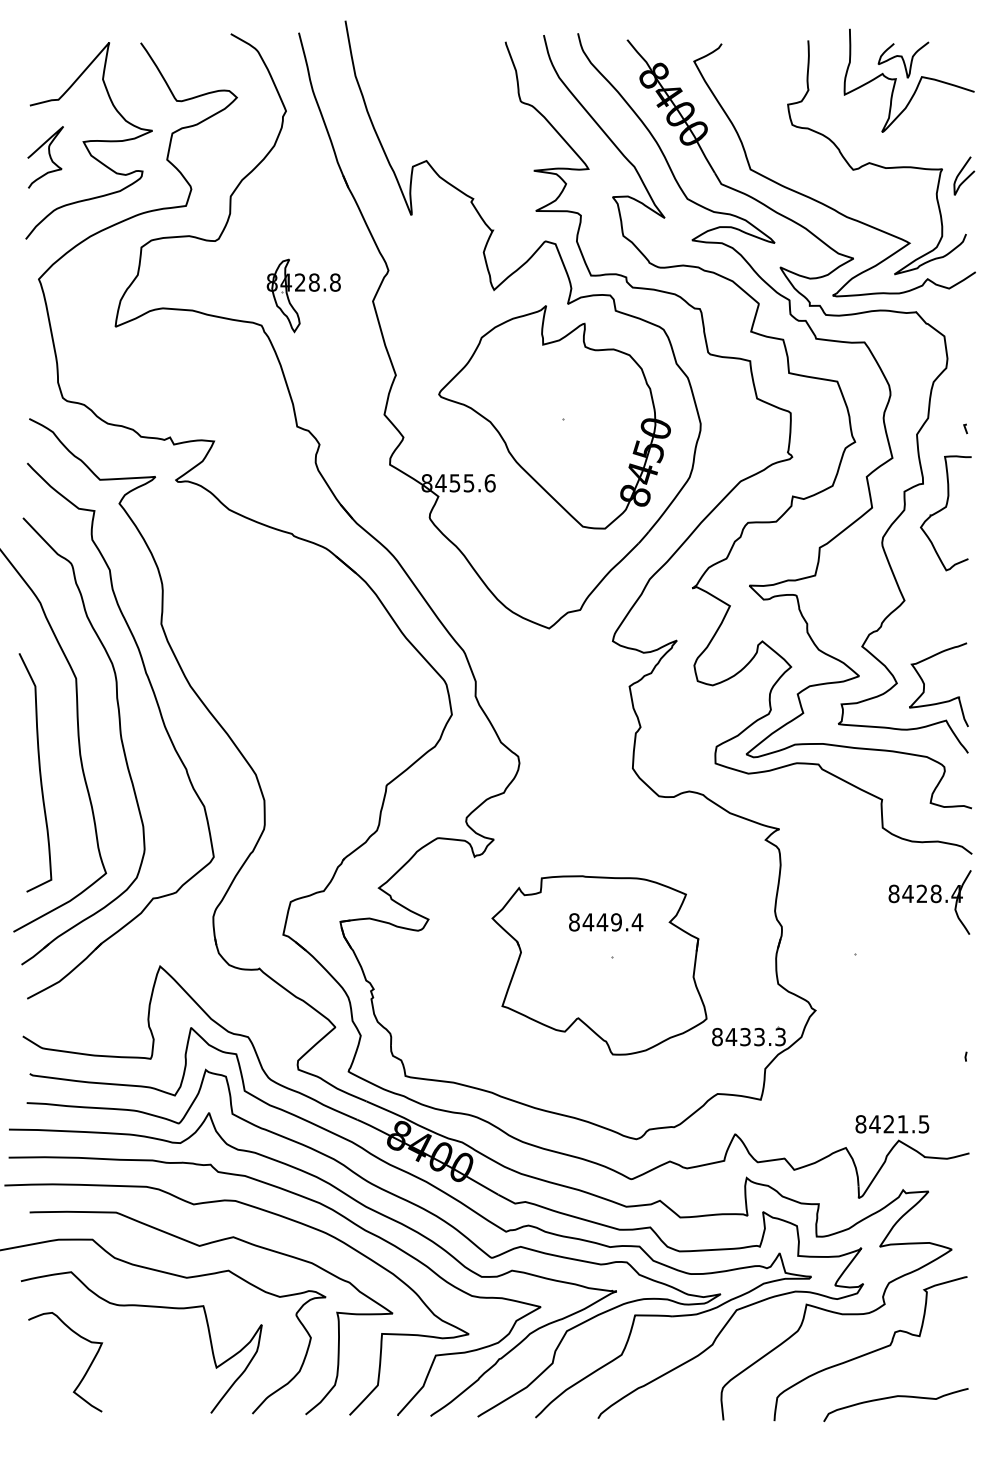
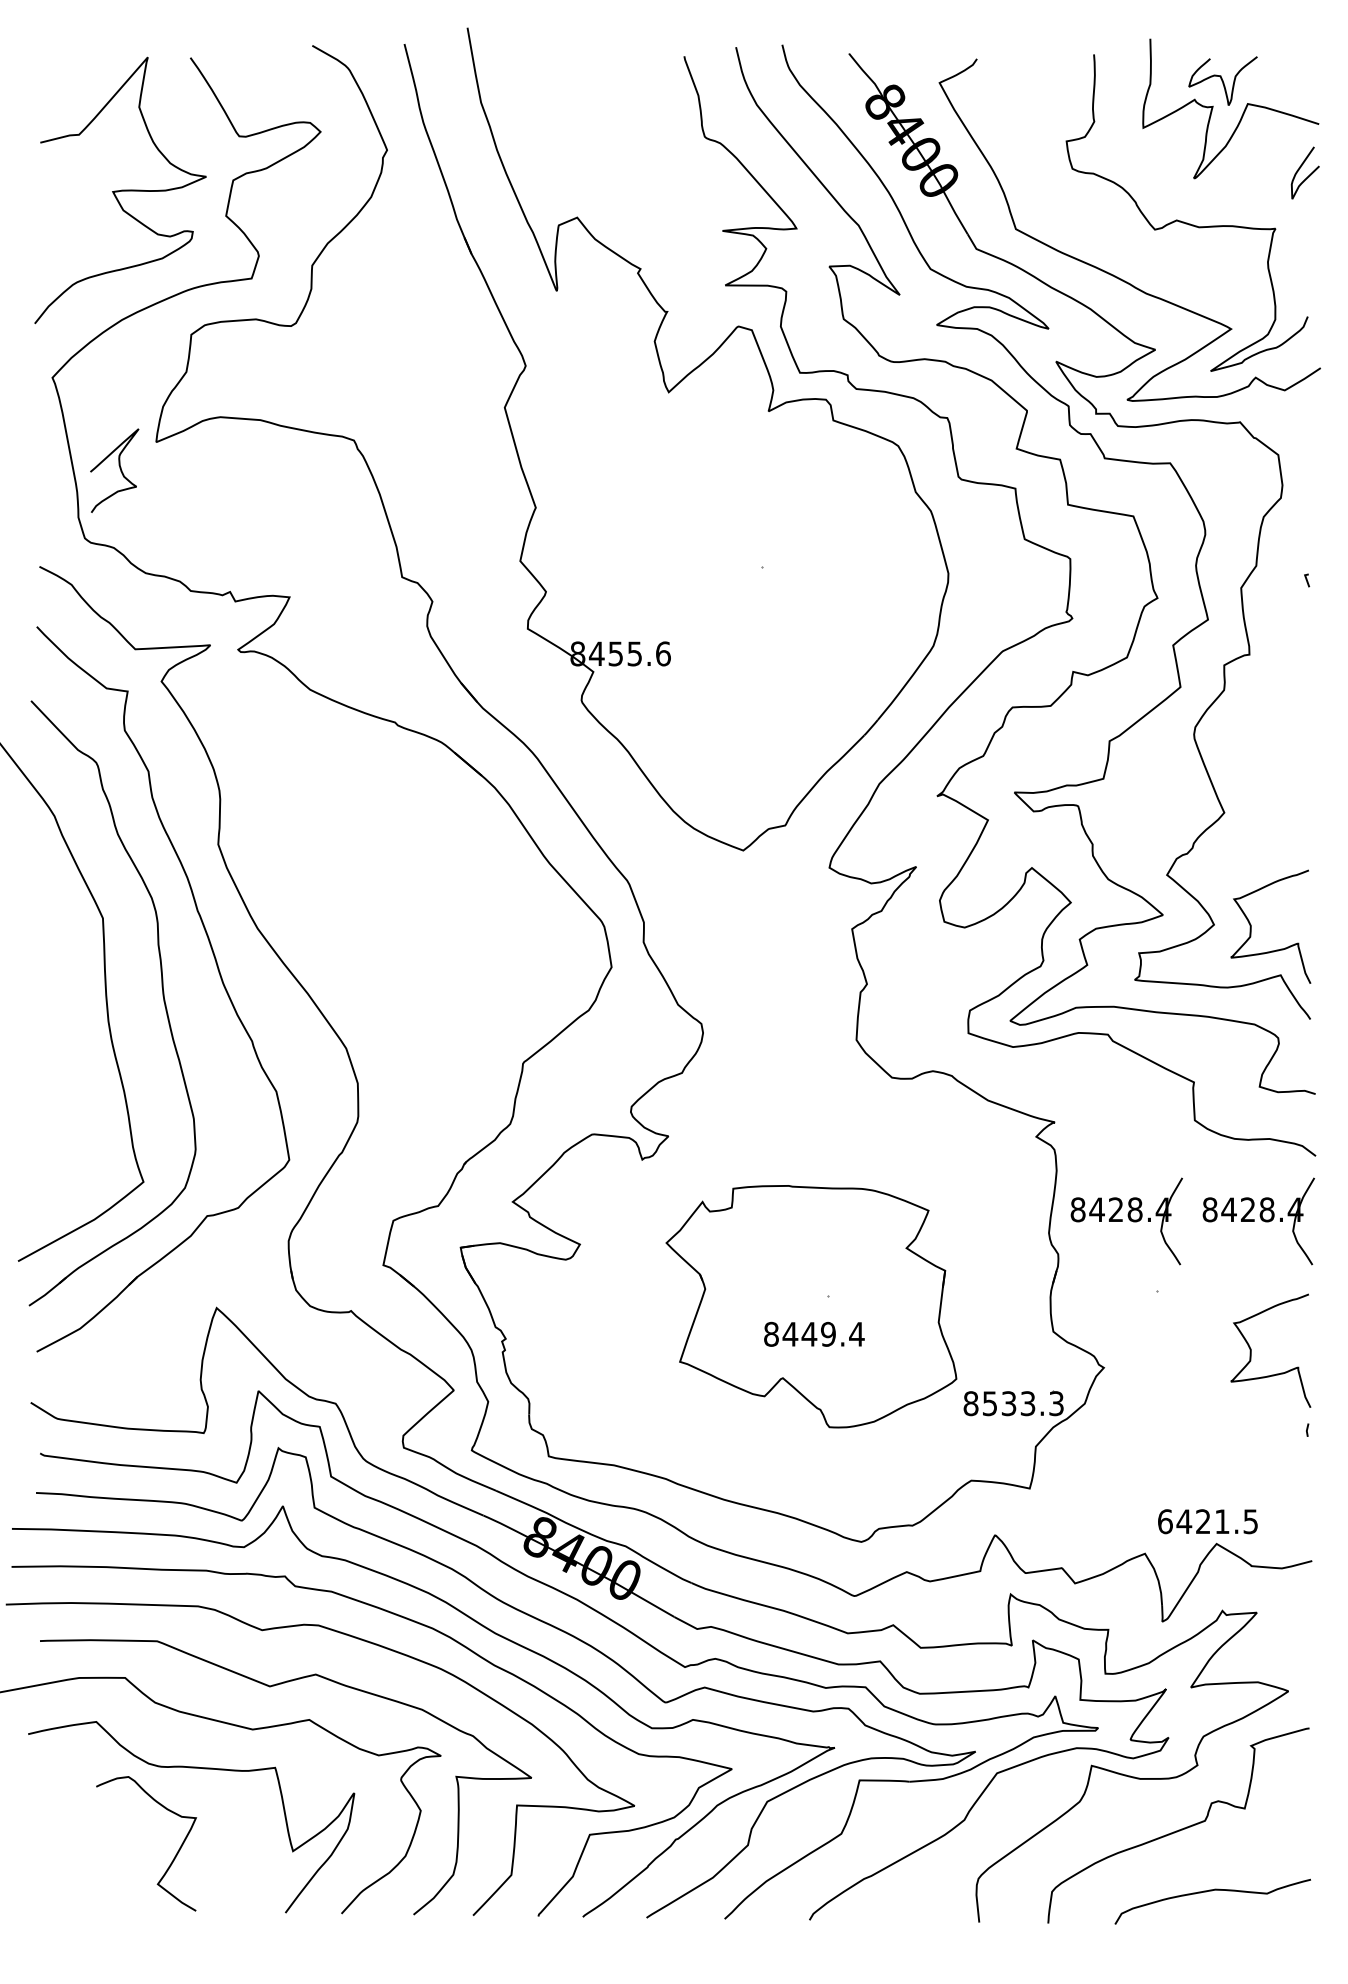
curve: (49, 155) -> (119, 468), moved
curve: (966, 177) -> (1308, 175), moved
part: (304, 296) -> (411, 400), removed
part: (554, 417) -> (750, 564), removed
curve: (944, 508) -> (1278, 688), removed
curve: (39, 772) -> (53, 1045), removed
part: (832, 902) -> (1126, 1221), added
text: (606, 921) -> (814, 1333), moved
curve: (924, 997) -> (1251, 1350), added
text: (731, 1036) -> (989, 1403), 8433.3 -> 8533.3
text: (861, 1124) -> (1165, 1521), 8421.5 -> 6421.5
curve: (83, 1375) -> (171, 1861), moved

